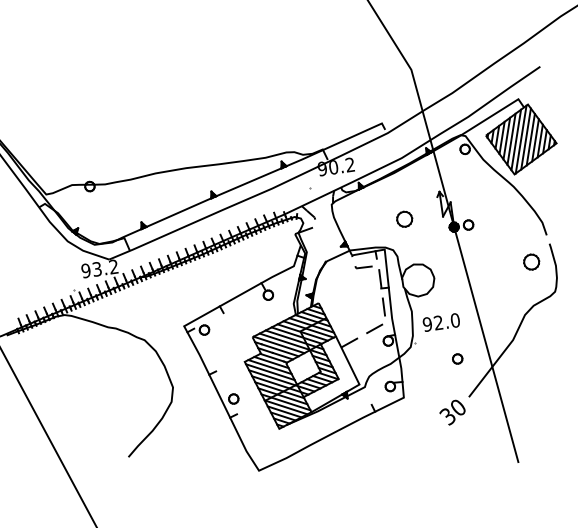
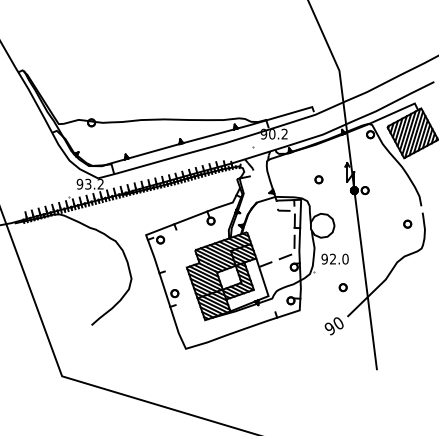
part: (404, 219) -> (318, 179), size x0.62
part: (531, 261) -> (407, 223), size x0.62
text: (447, 416) -> (329, 328), 30 -> 90

